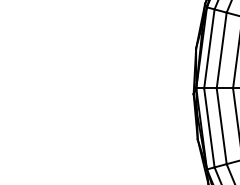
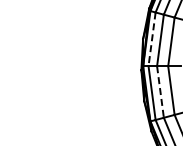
line: (209, 49) -> (152, 39), solid -> dashed
line: (221, 126) -> (160, 92), solid -> dashed

